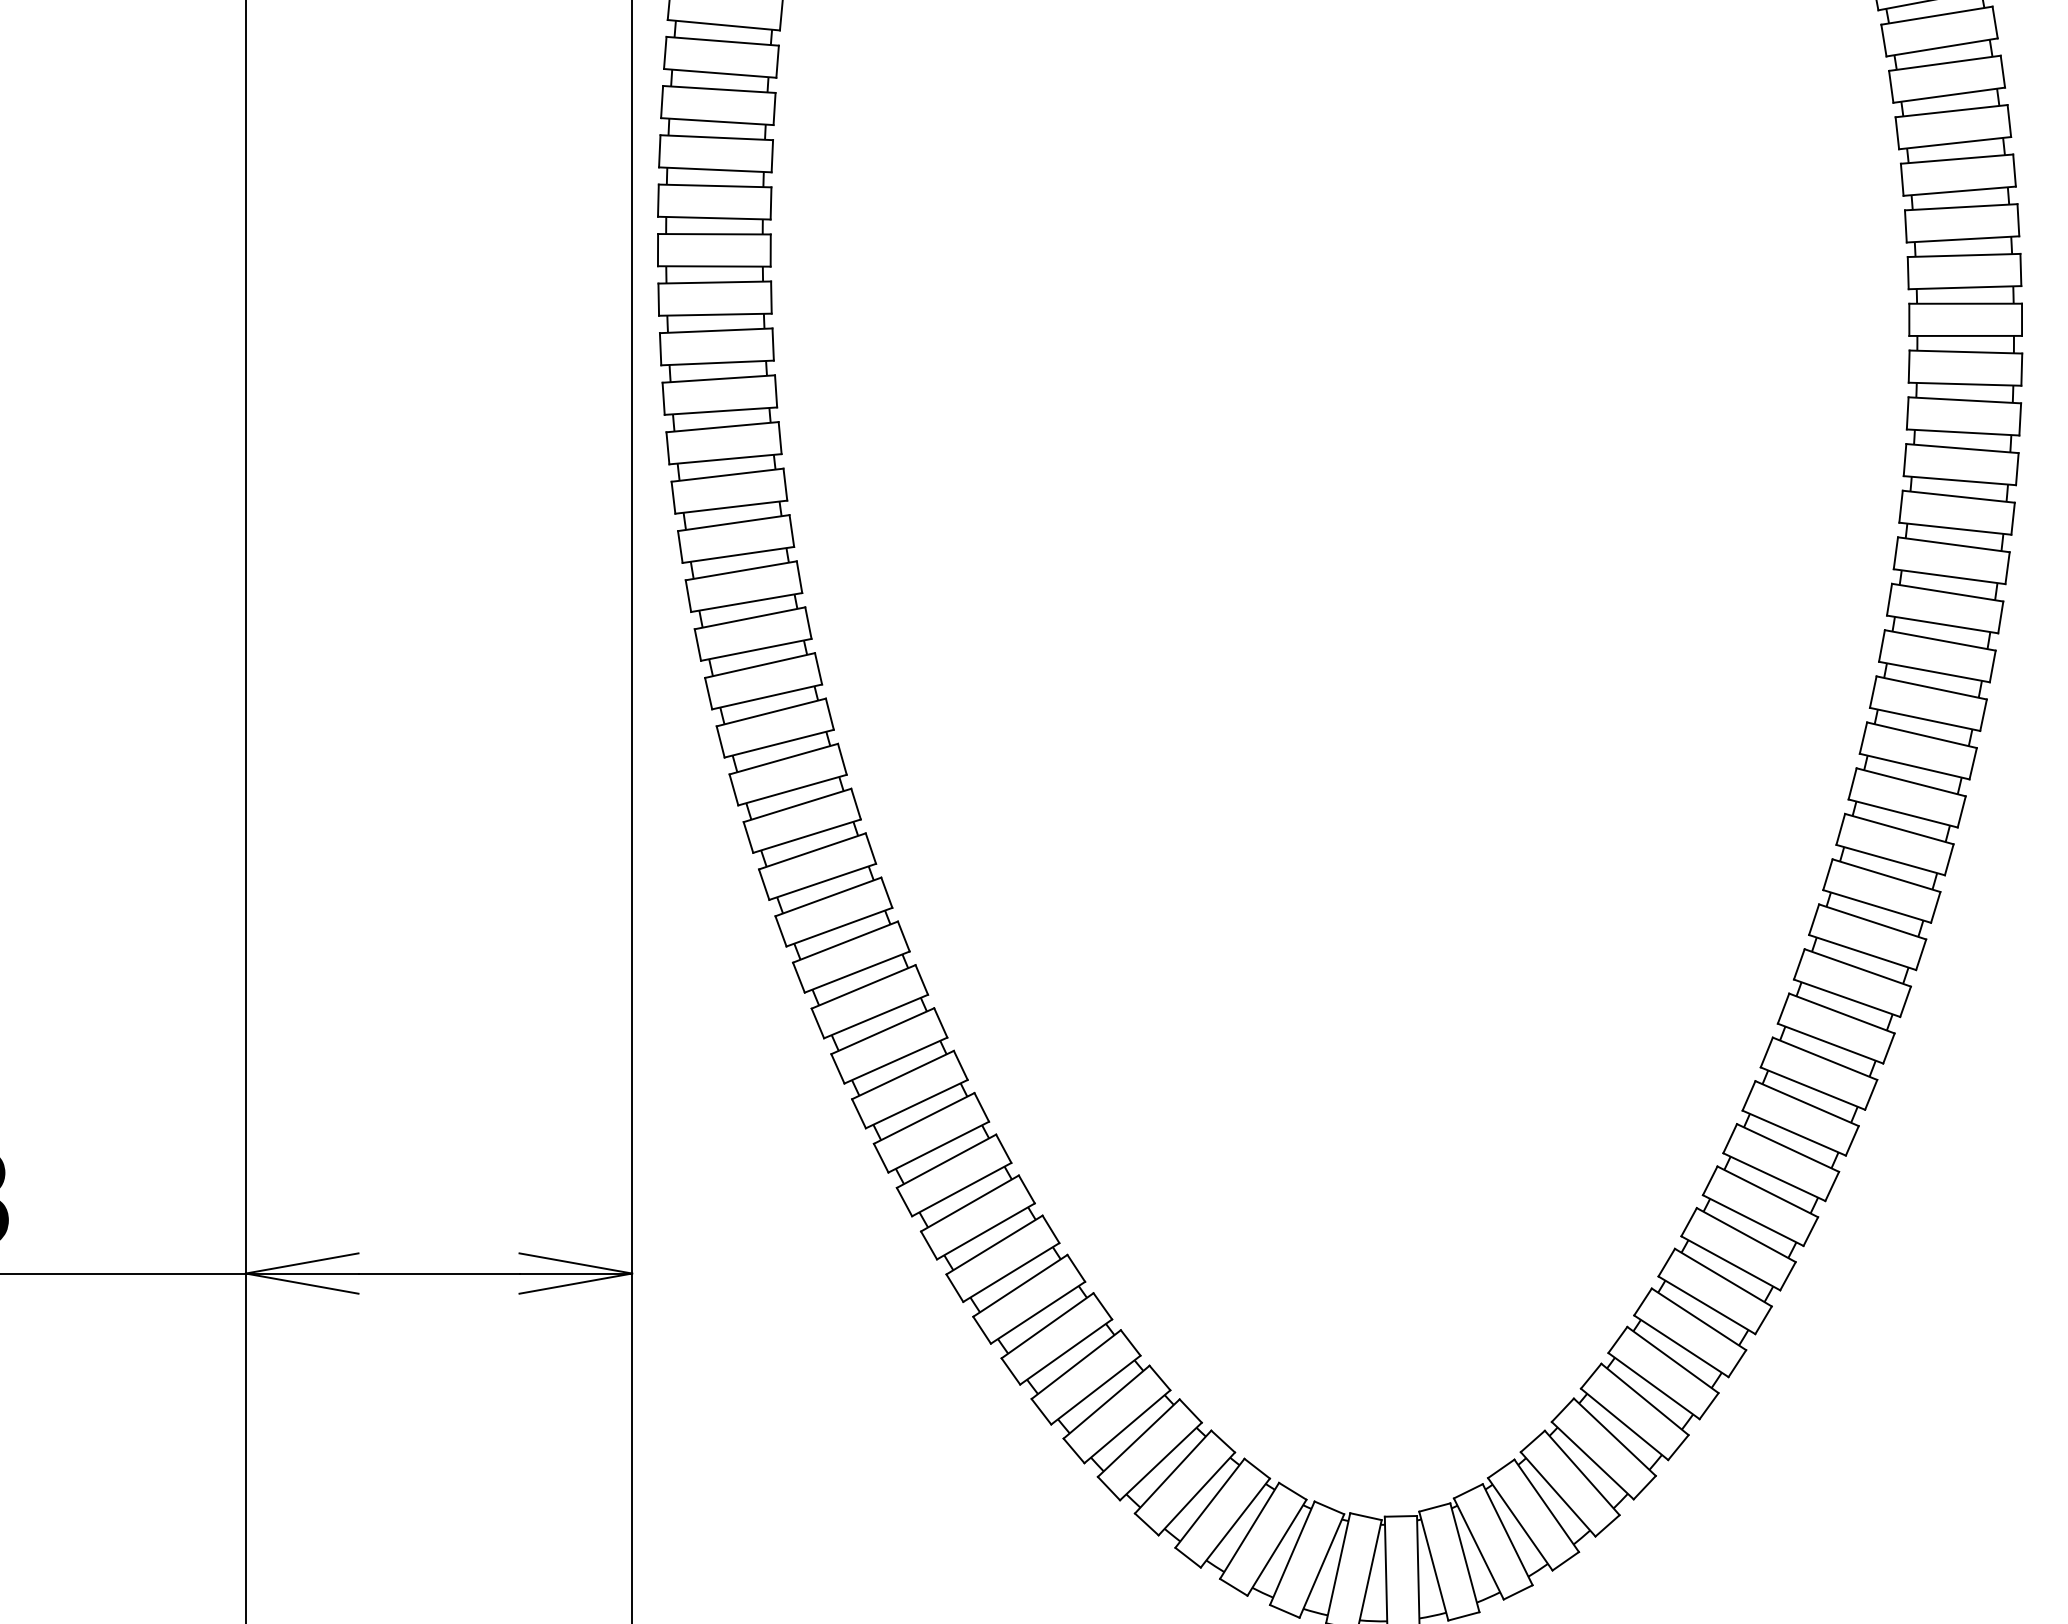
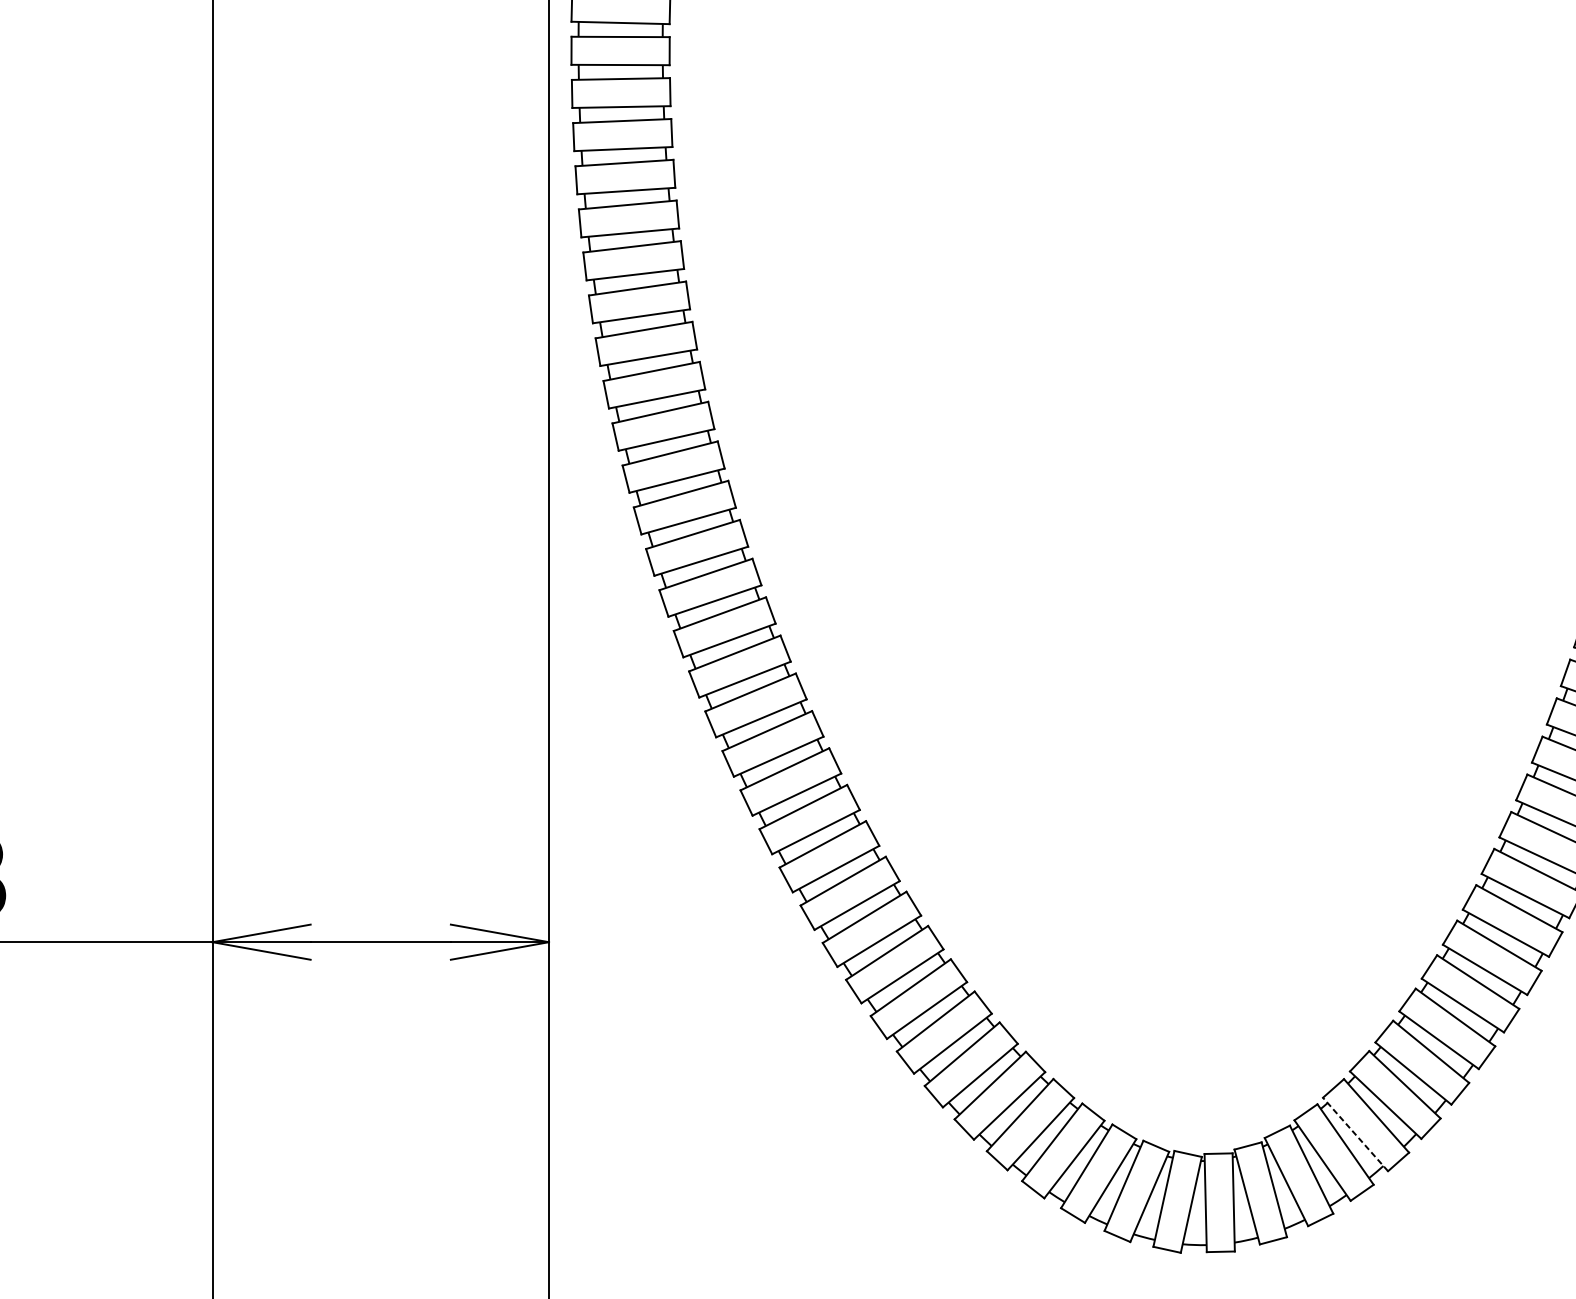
line: (1557, 1493) -> (1354, 1133), solid -> dashed

